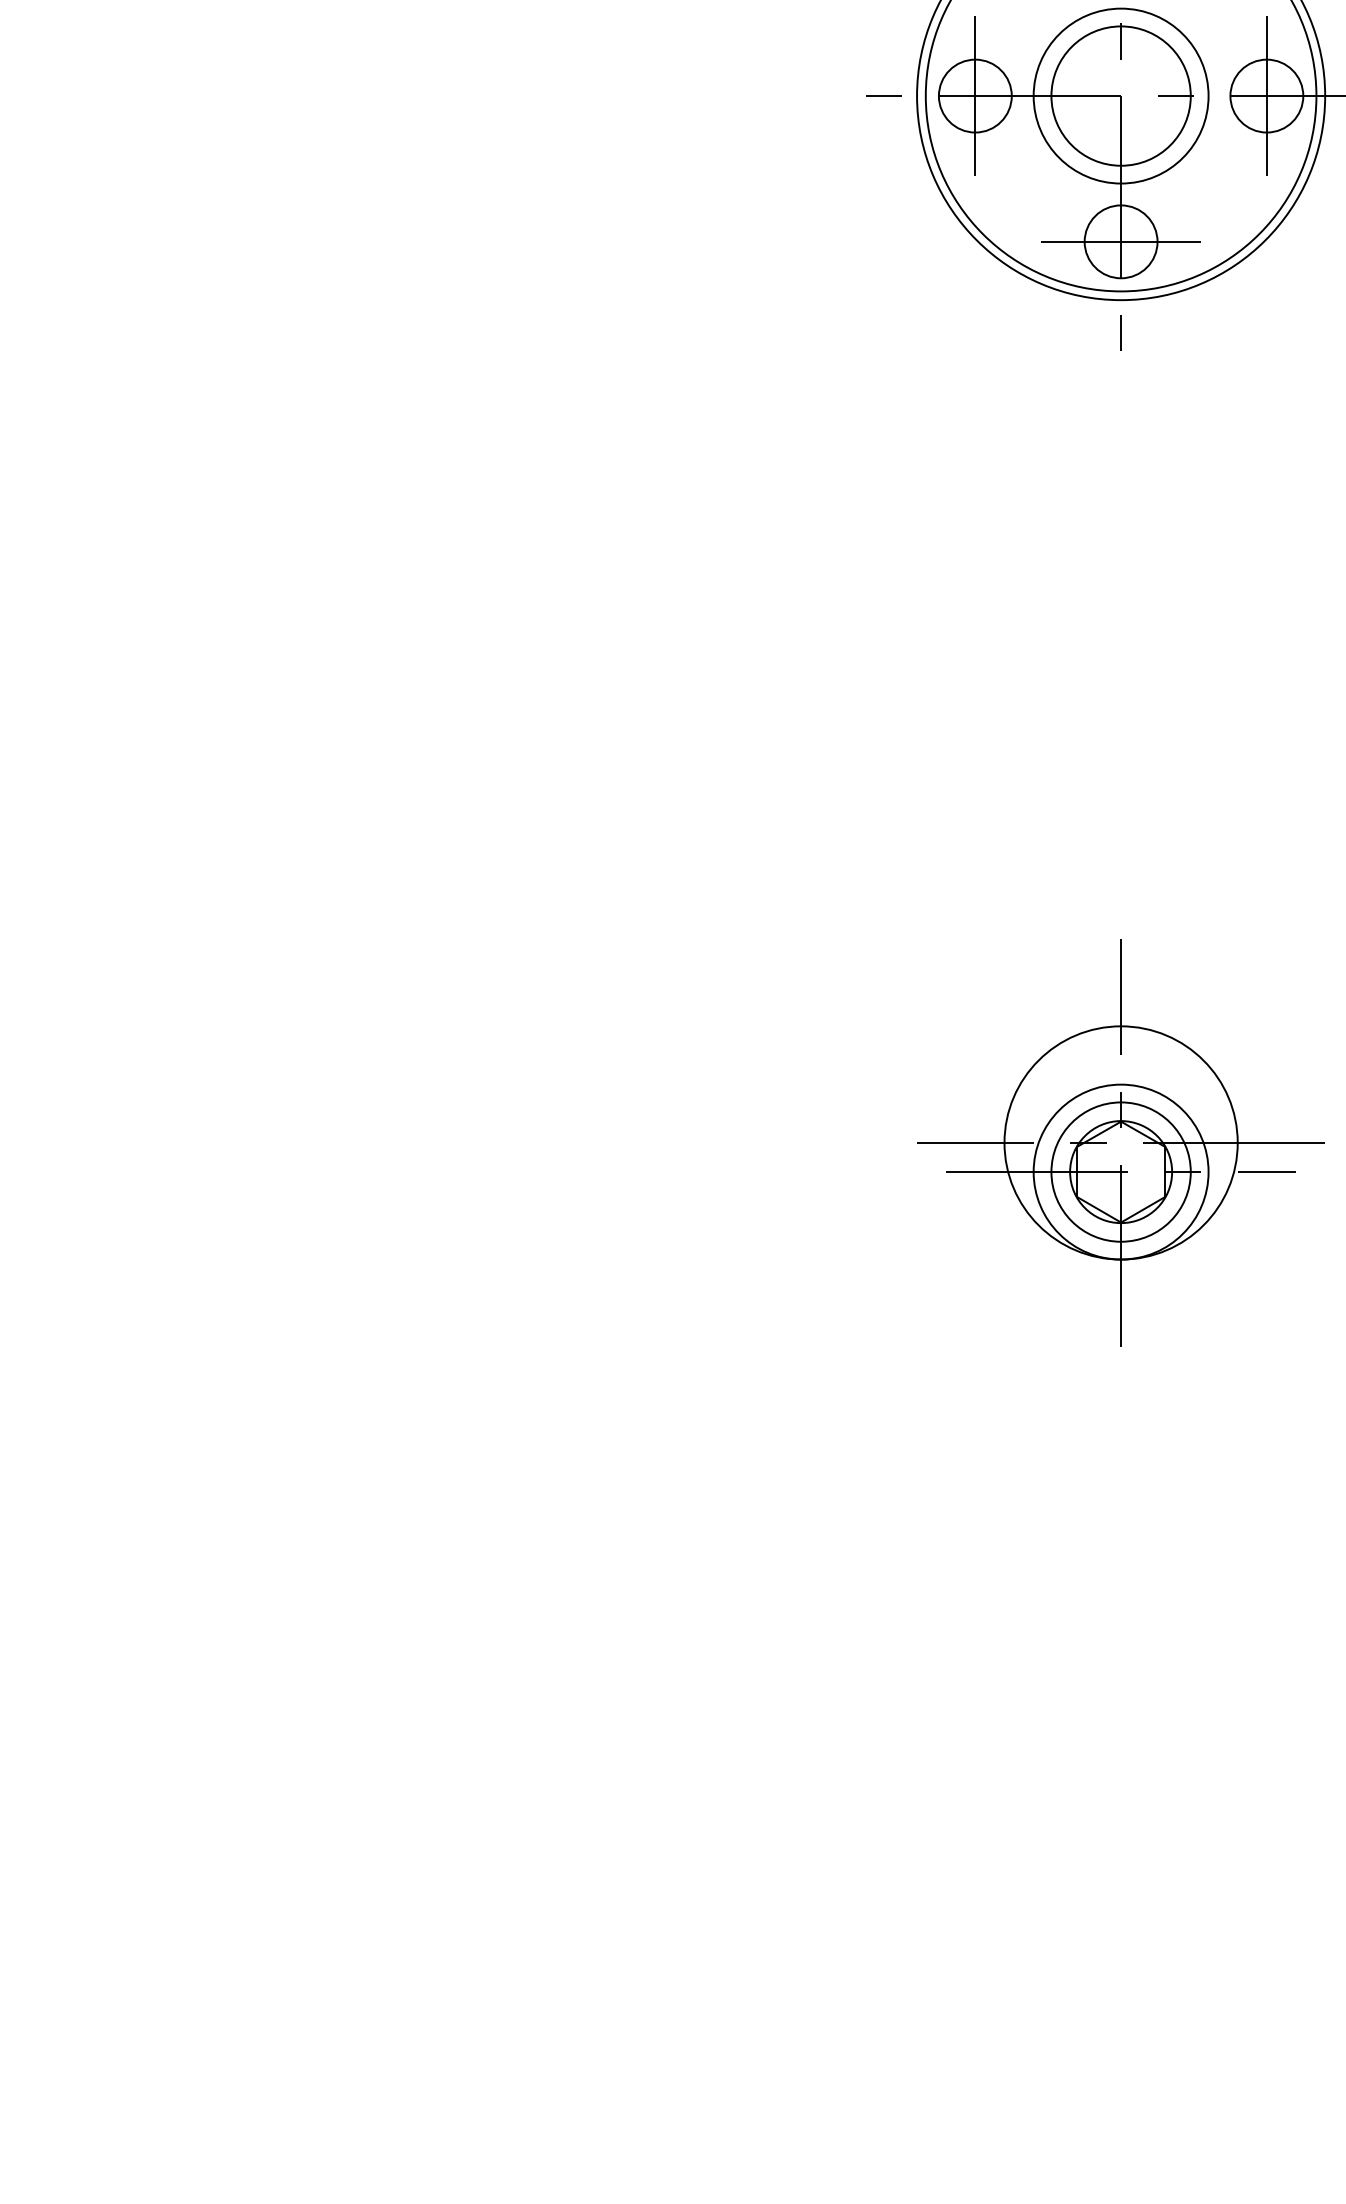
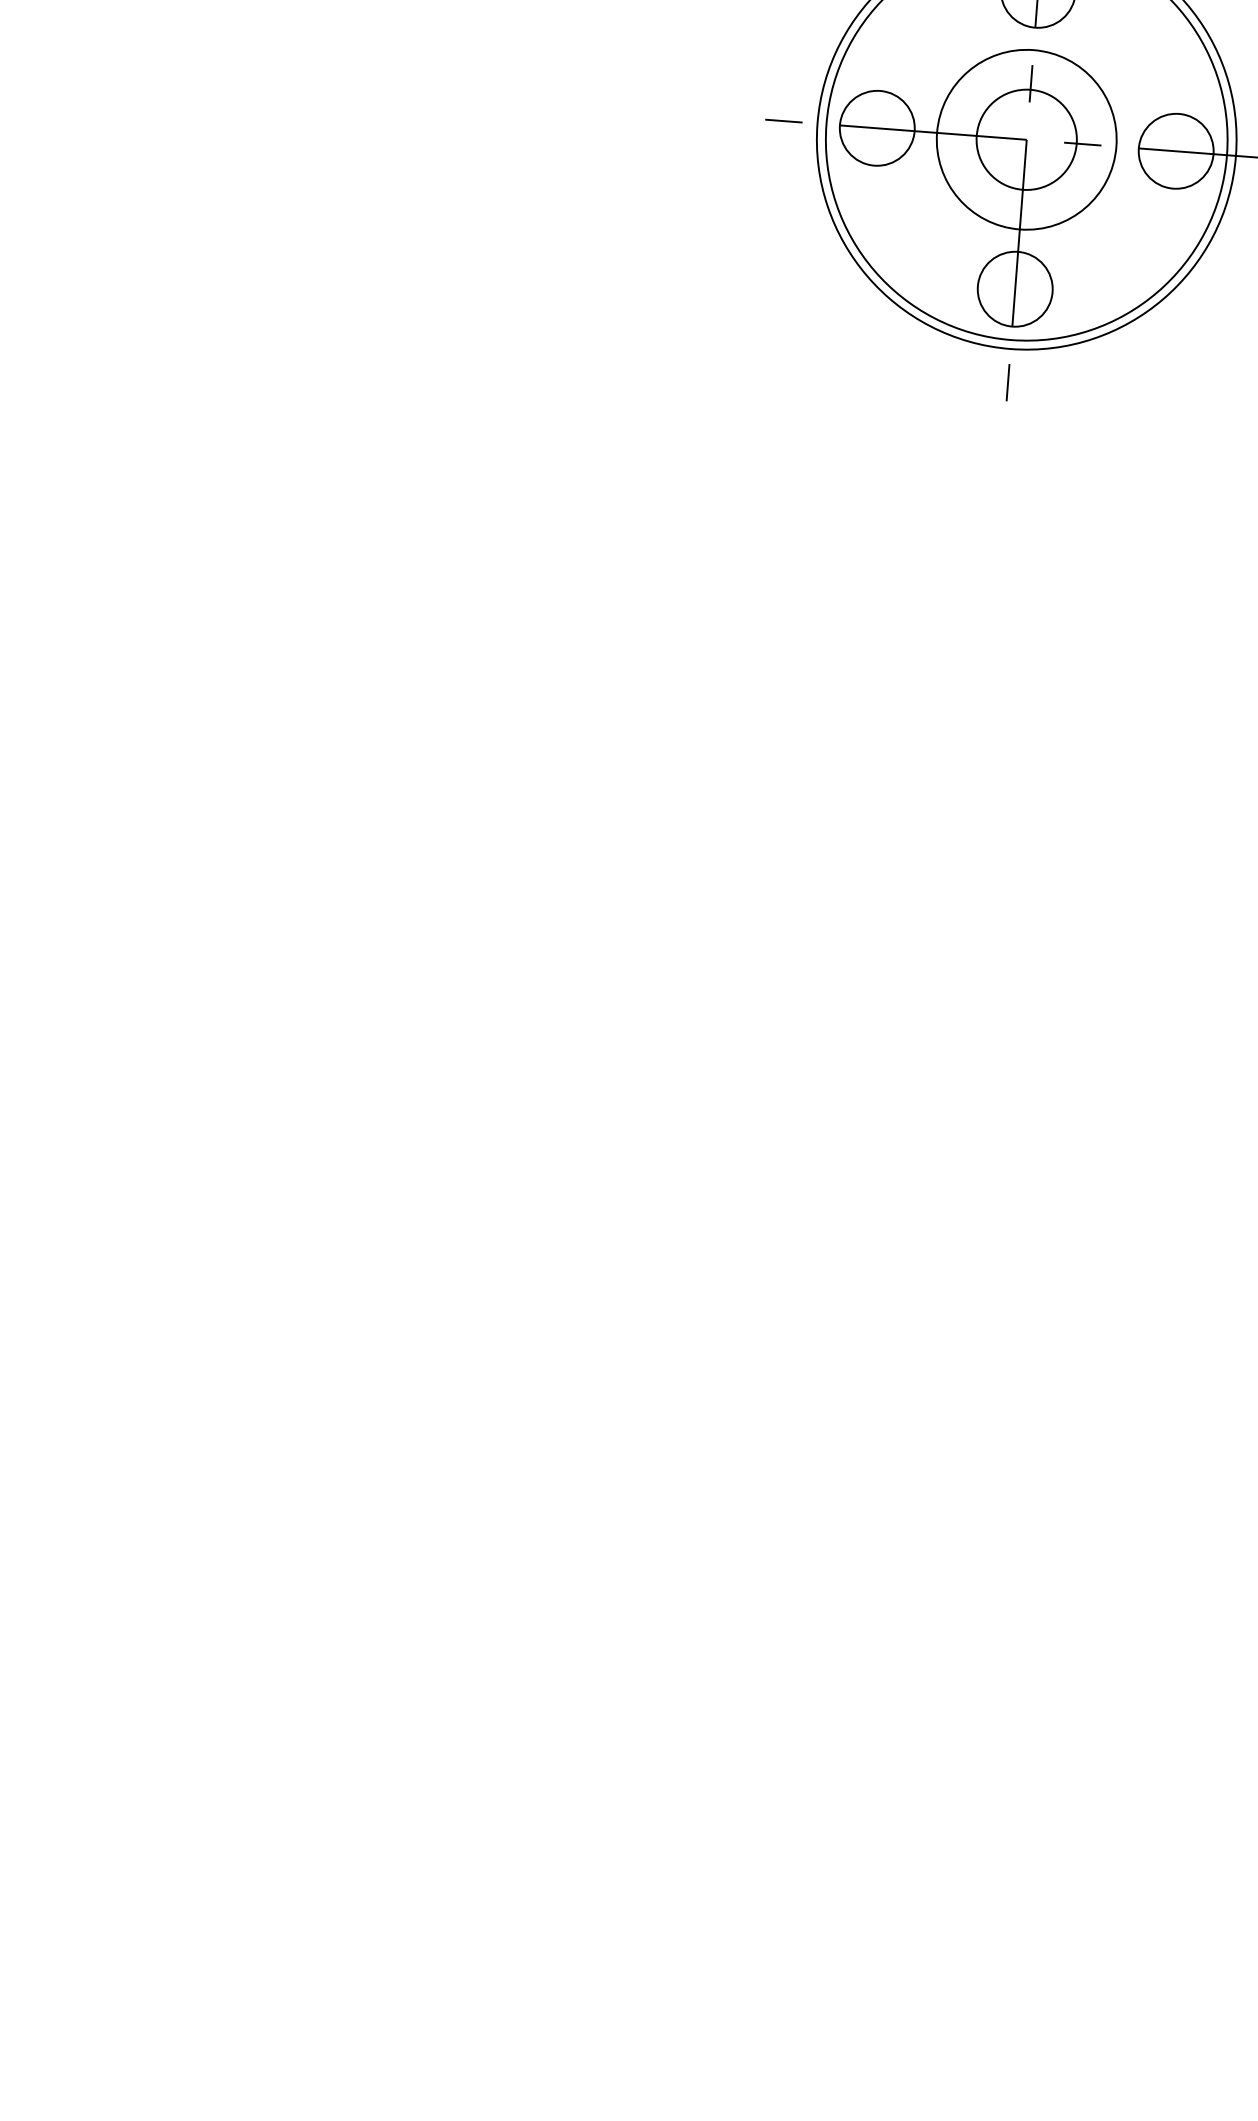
line: (975, 95) -> (877, 127), removed
circle: (1120, 95) -> (1026, 139), size x0.7
line: (1266, 95) -> (1175, 150), removed
line: (1120, 241) -> (1014, 288), removed
part: (1120, 1142) -> (943, 1212), removed

